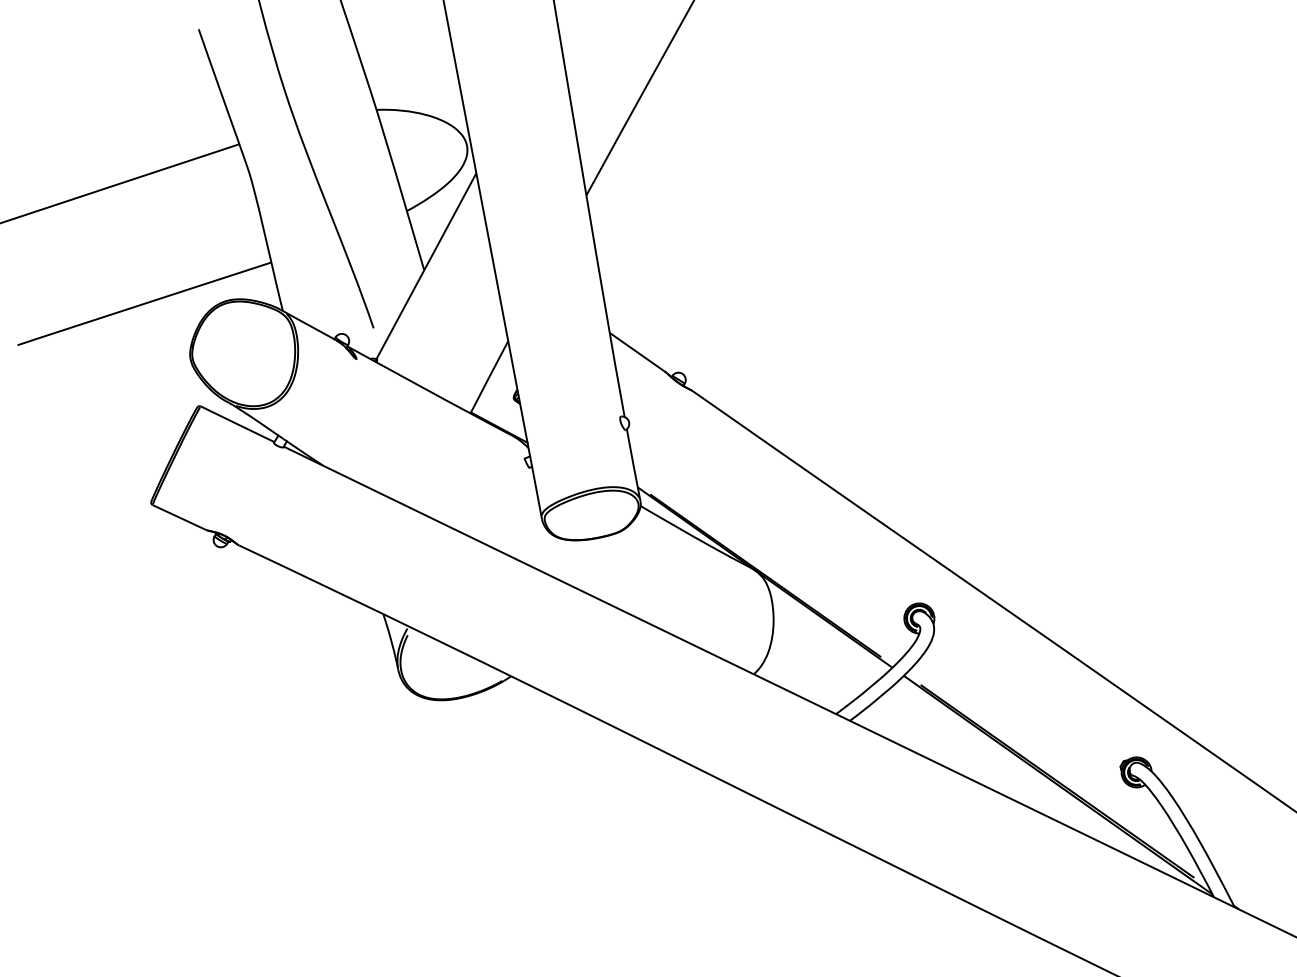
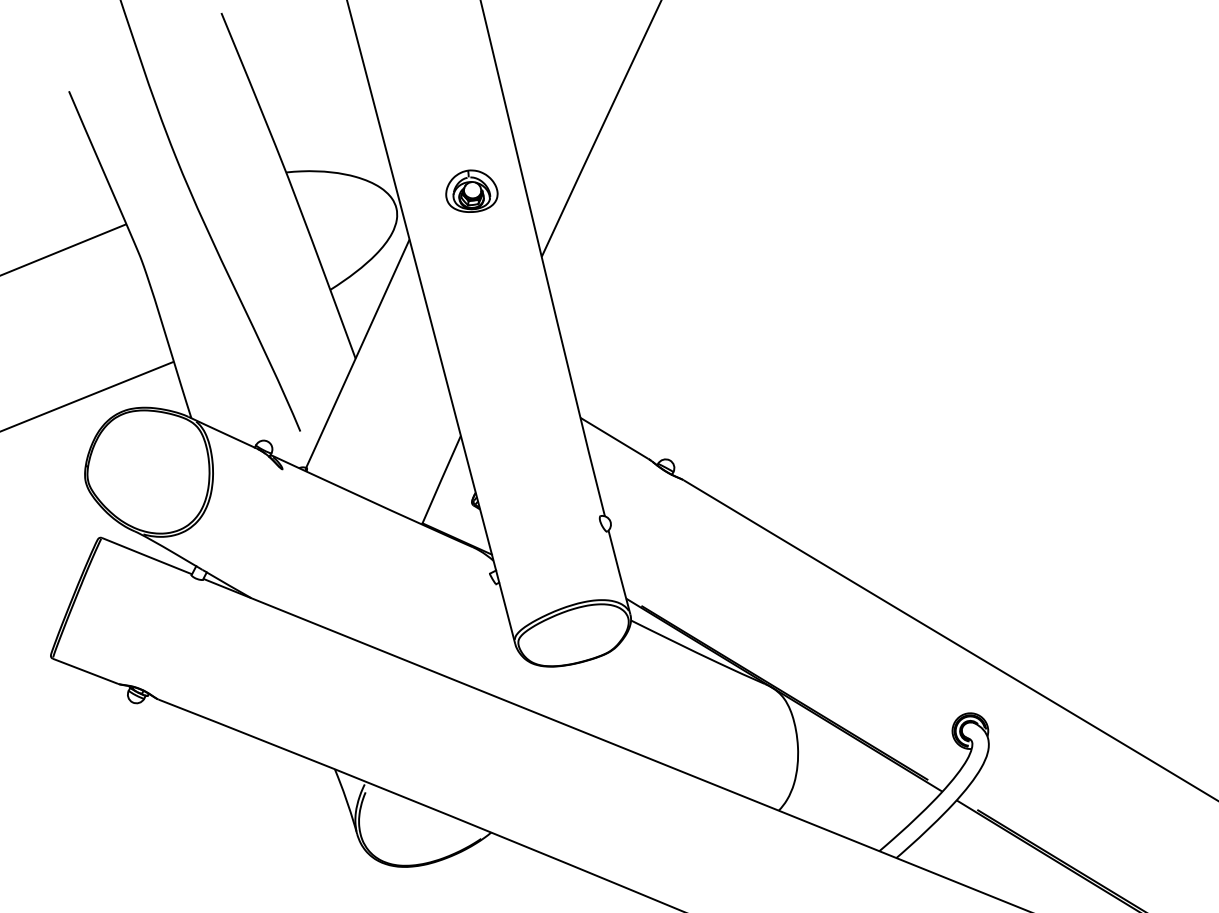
part: (530, 135) -> (470, 190), added

